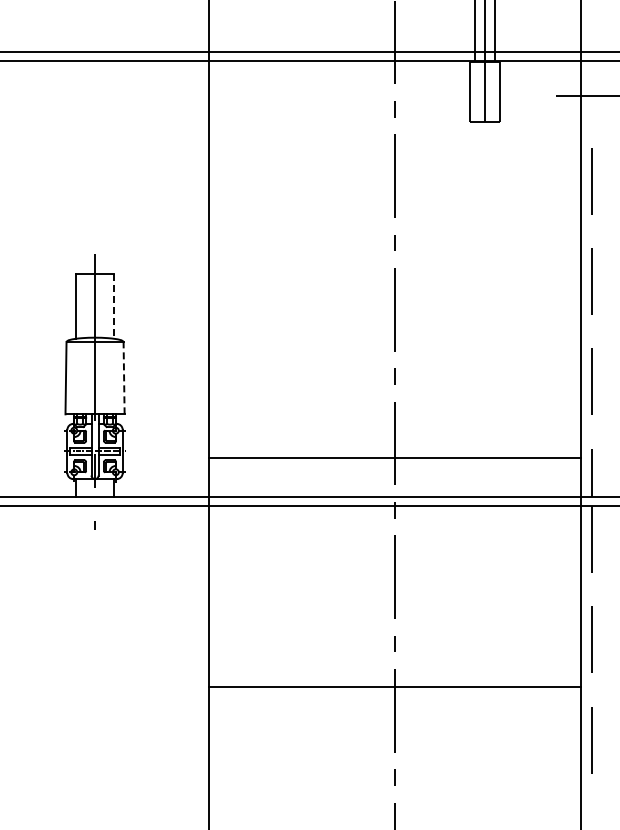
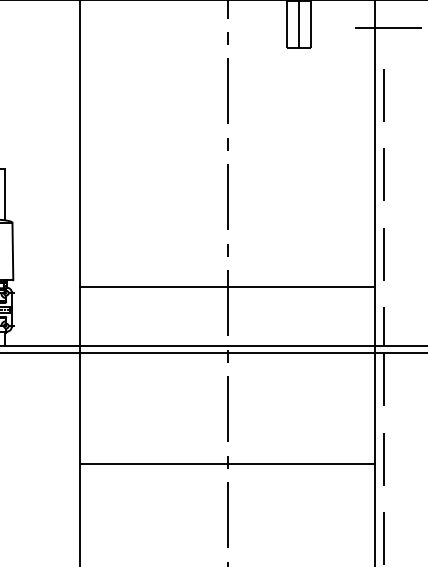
line: (113, 307) -> (4, 195), dashed -> solid
line: (124, 377) -> (13, 251), dashed -> solid
line: (394, 458) -> (227, 287), moved
line: (394, 686) -> (227, 463), moved

